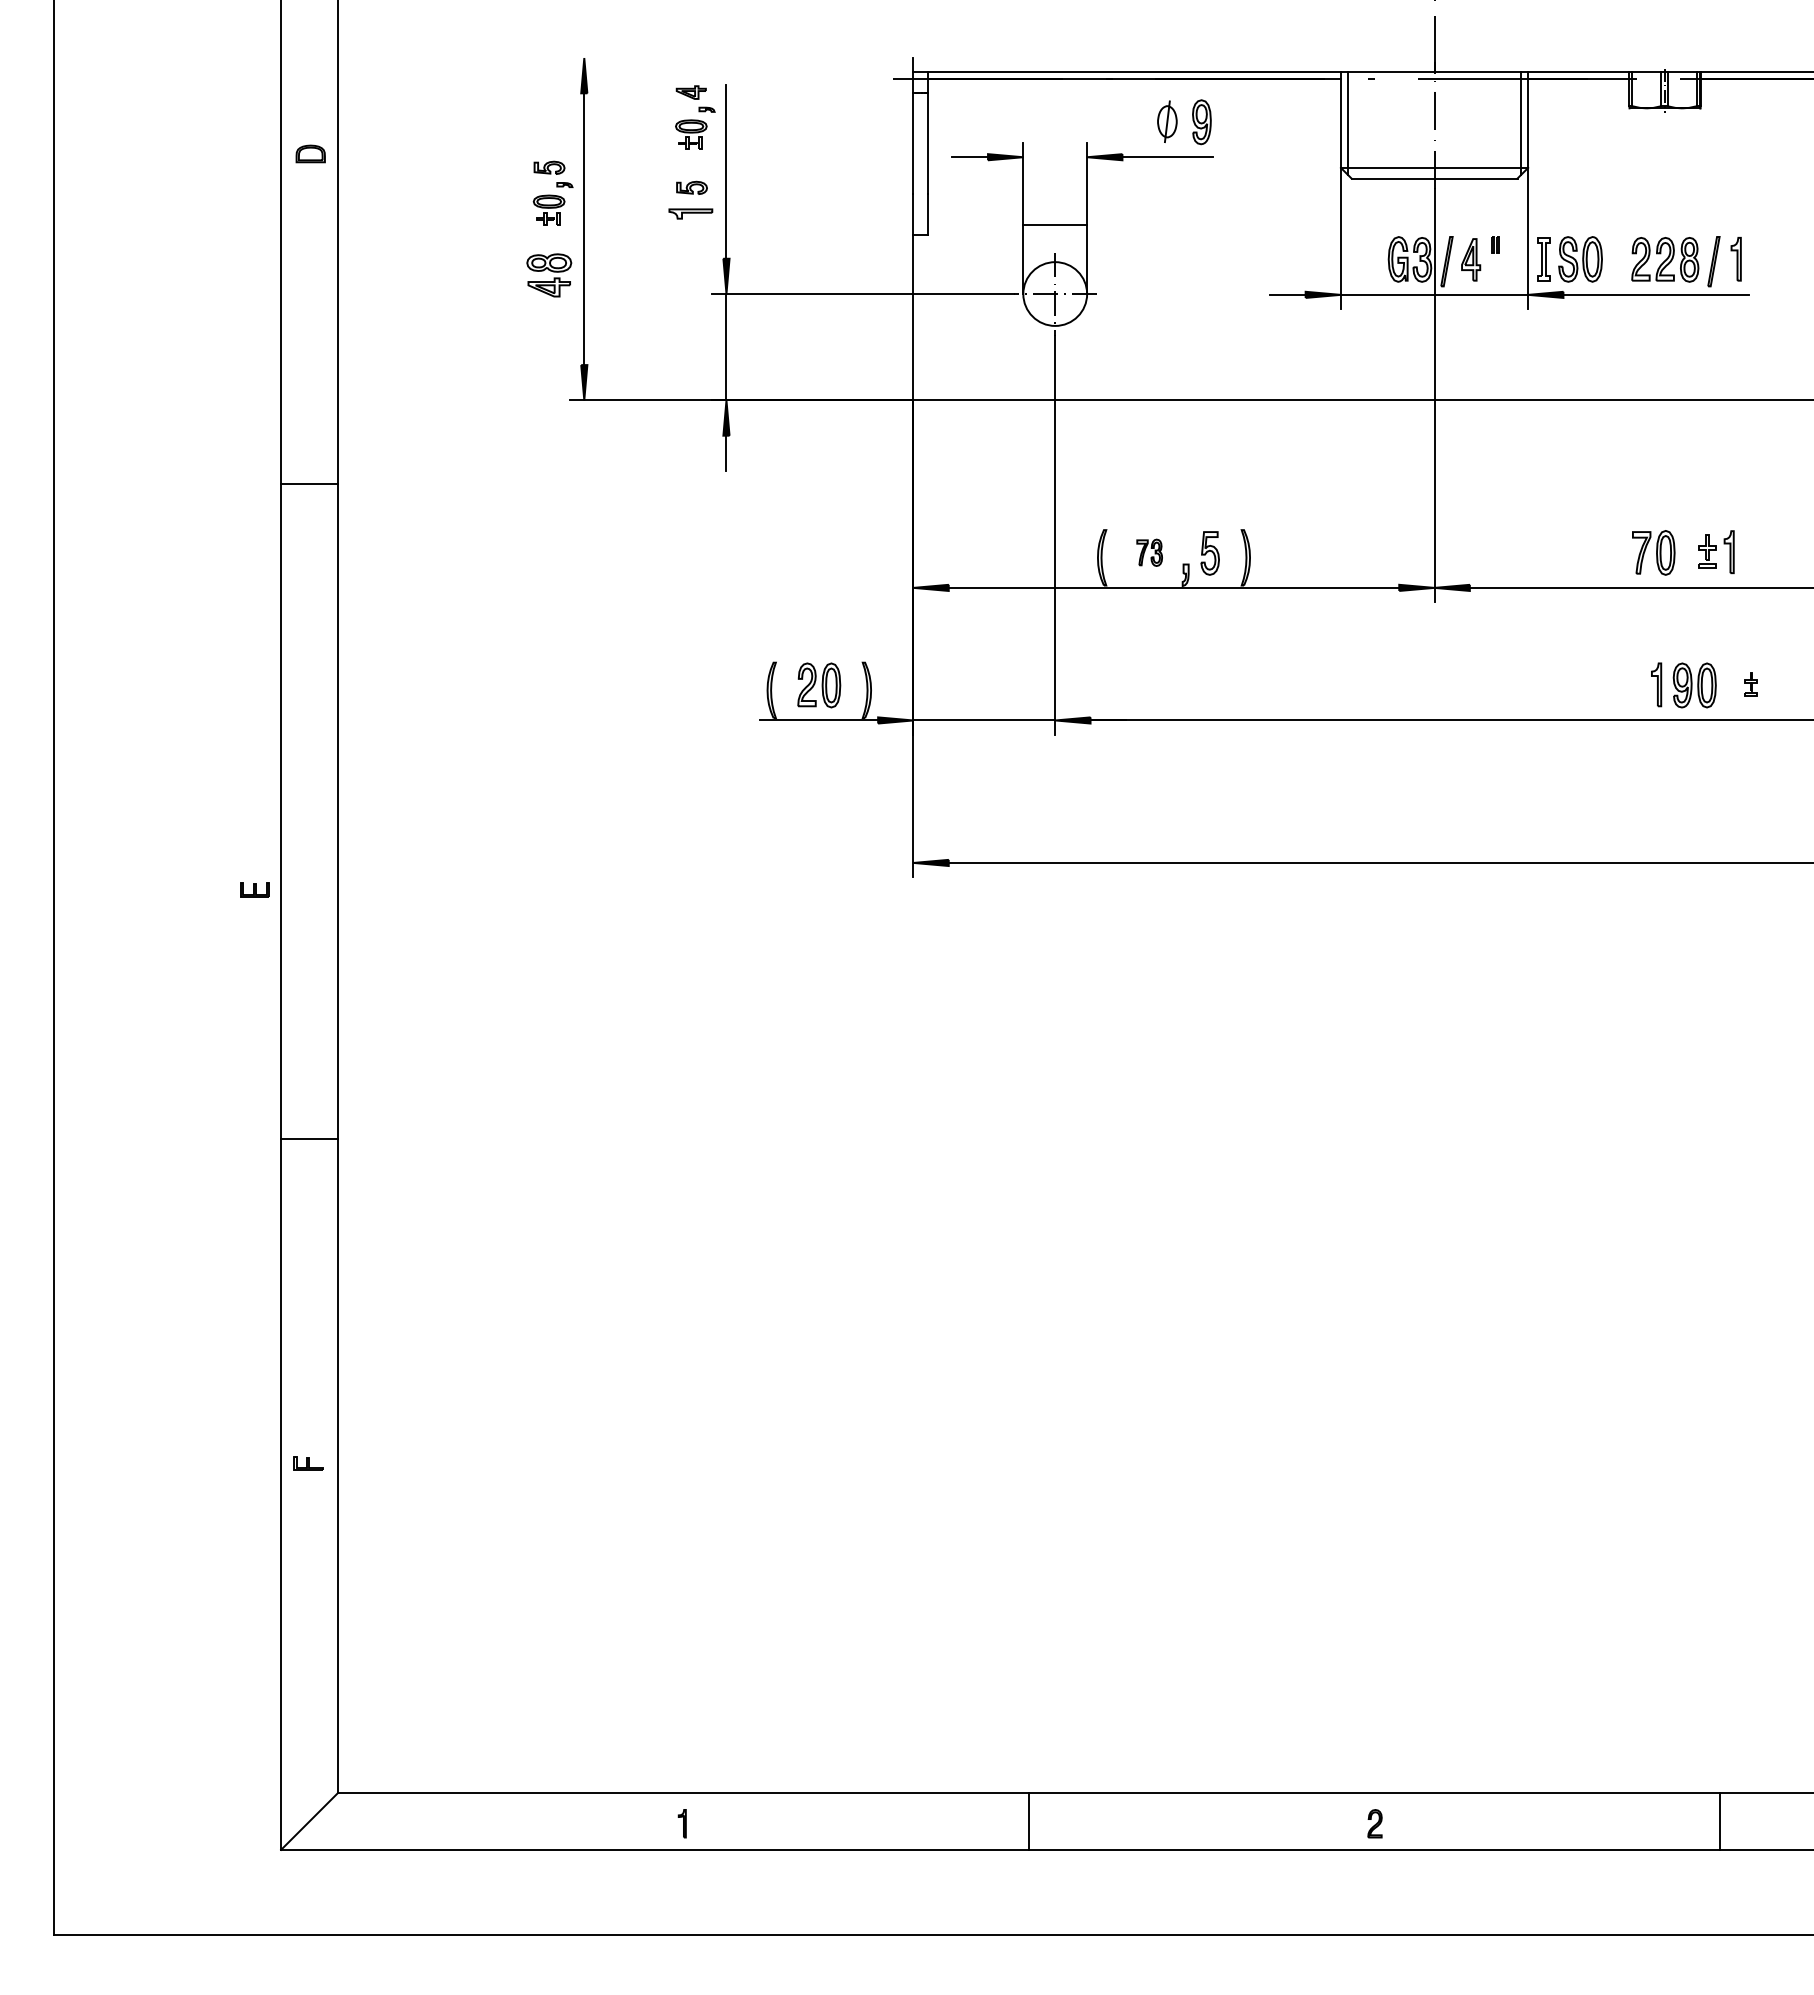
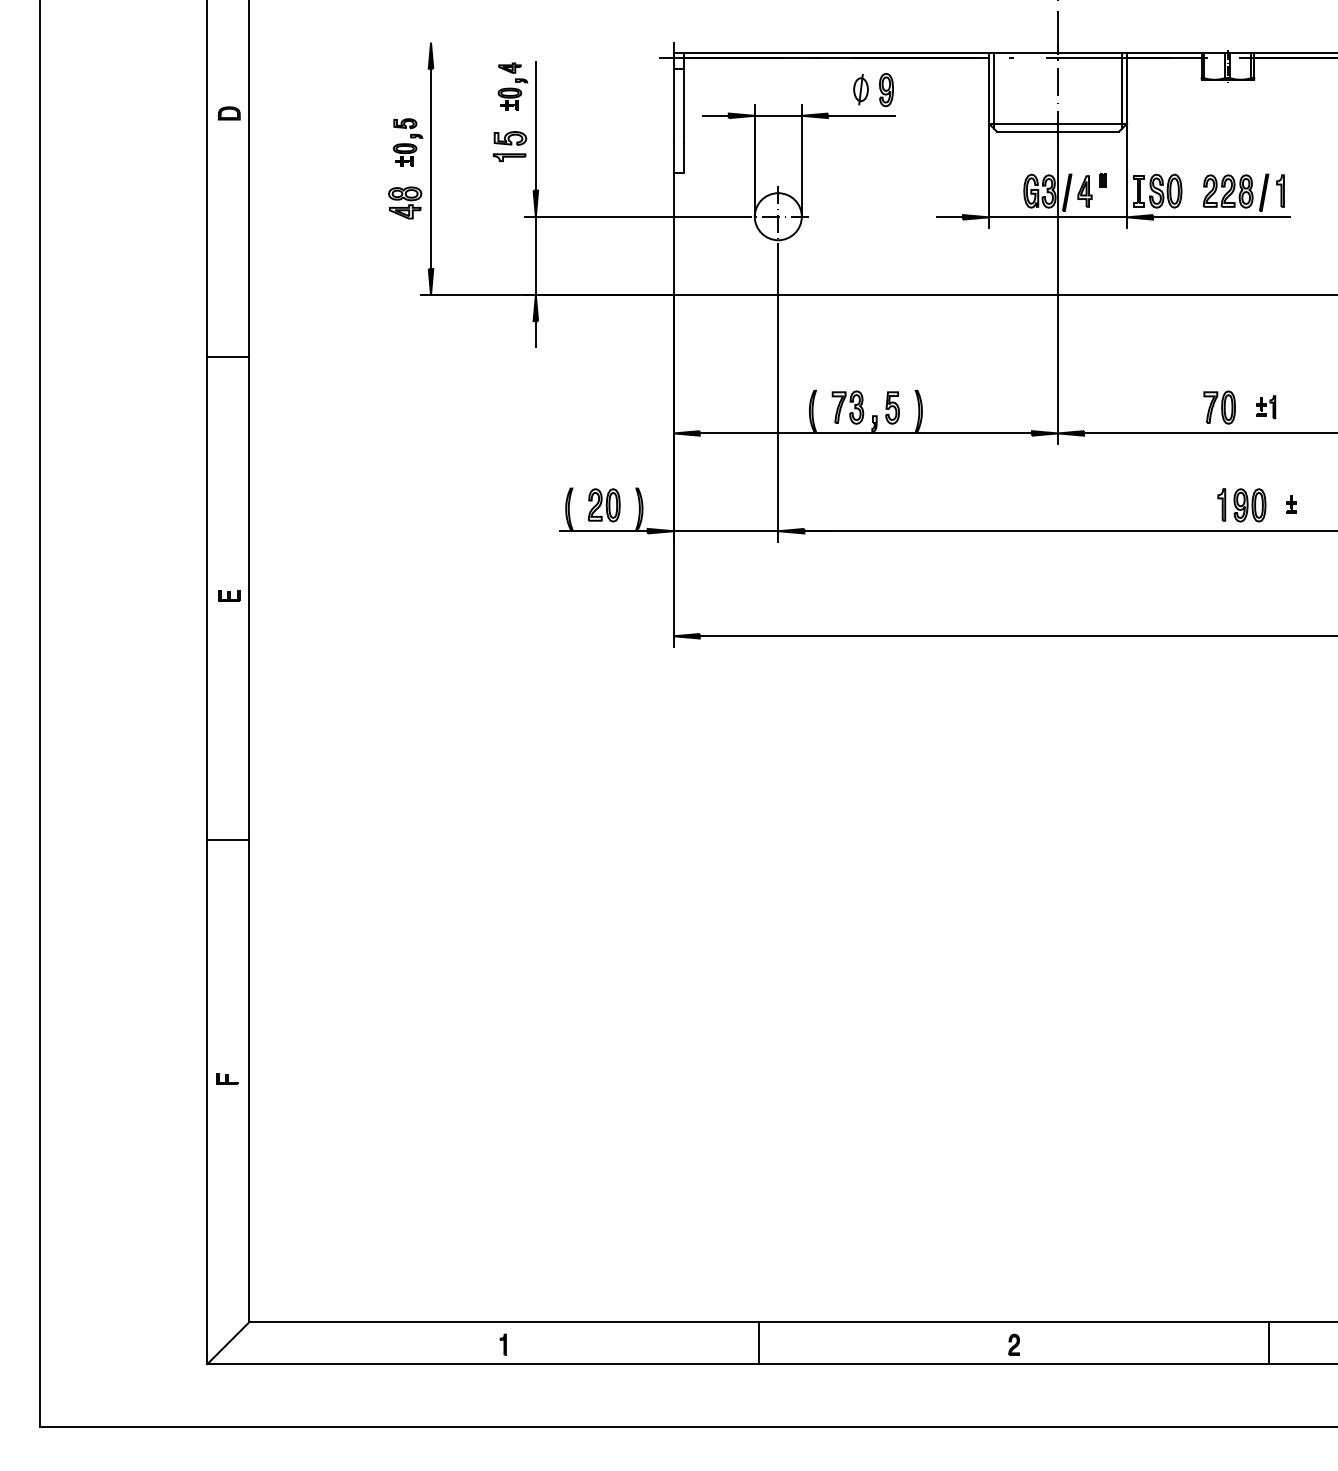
part: (692, 187) -> (510, 138), size x1.43
line: (1054, 224) -> (777, 115), moved
part: (1149, 552) -> (847, 407), size x1.67
part: (1717, 552) -> (1266, 407), size x0.71
part: (255, 889) -> (229, 595), moved

